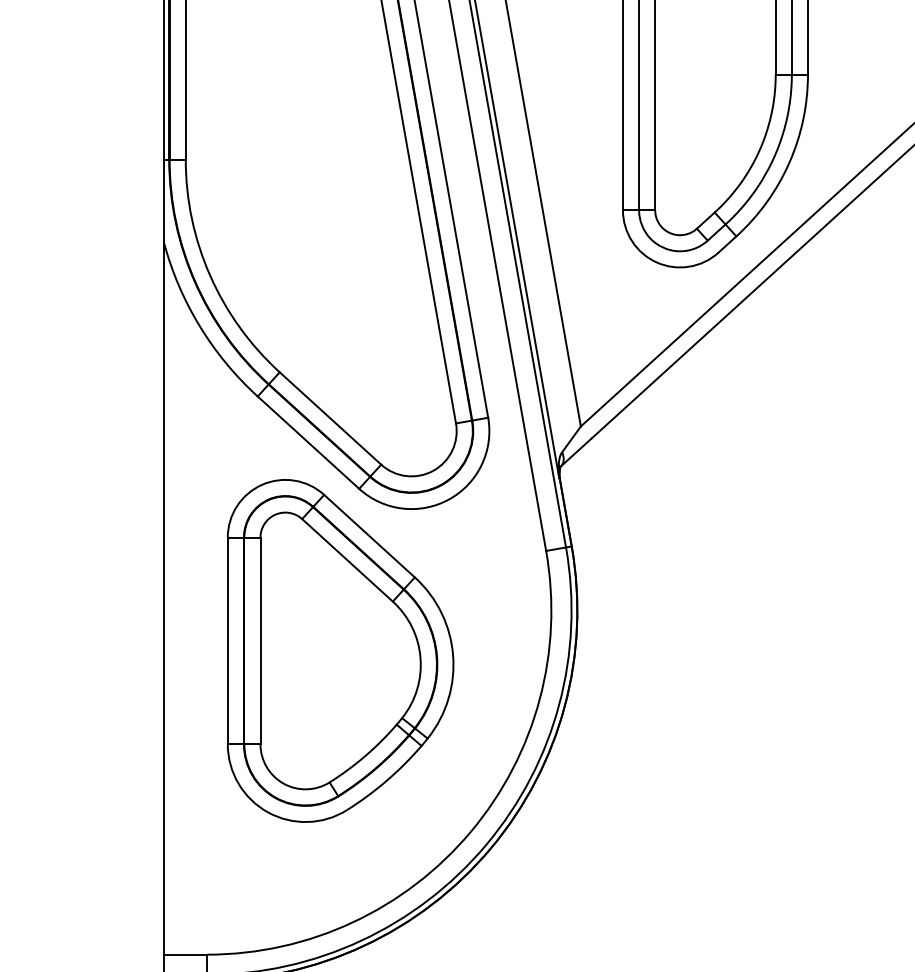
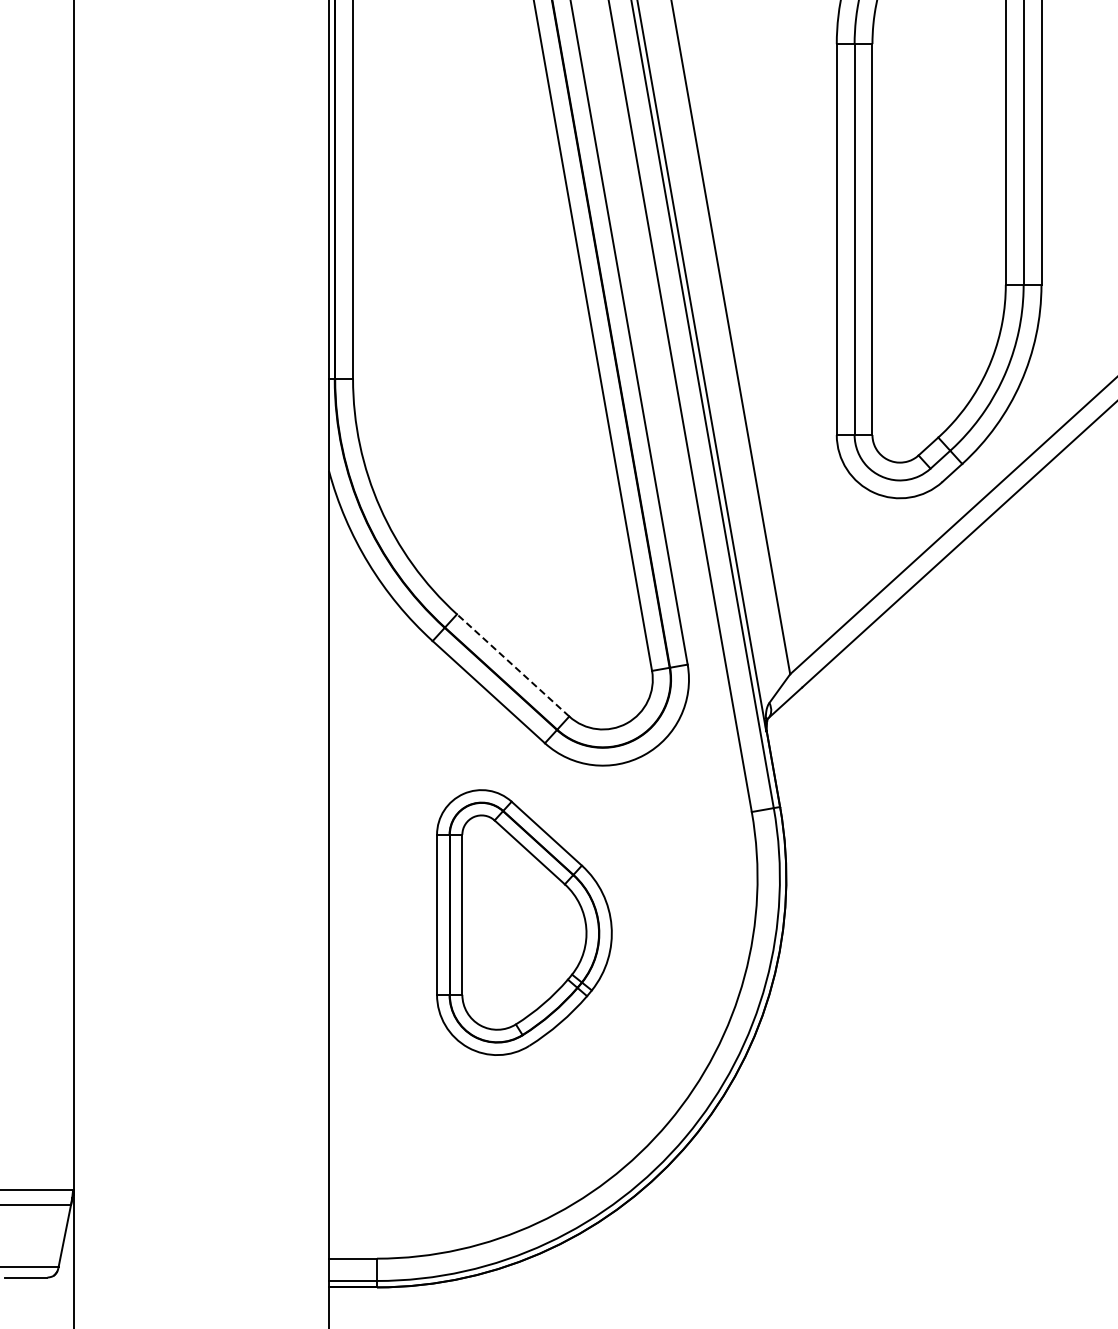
line: (330, 418) -> (513, 665), solid -> dashed
part: (340, 650) -> (524, 922), size x0.7

